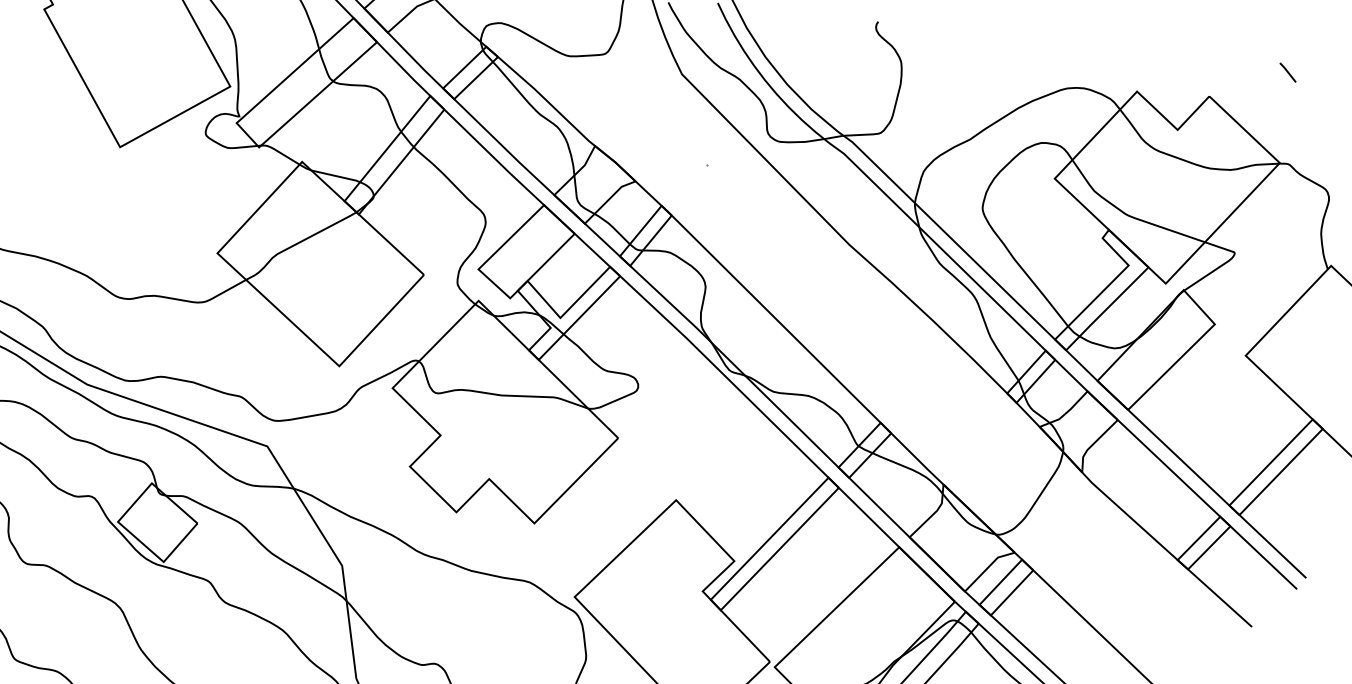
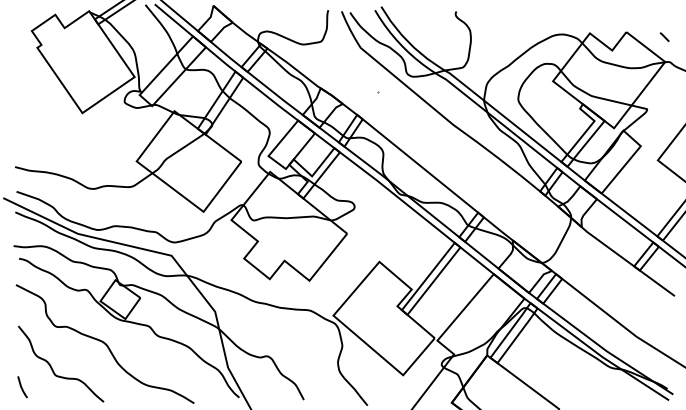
line: (1287, 71) -> (664, 36), moved

